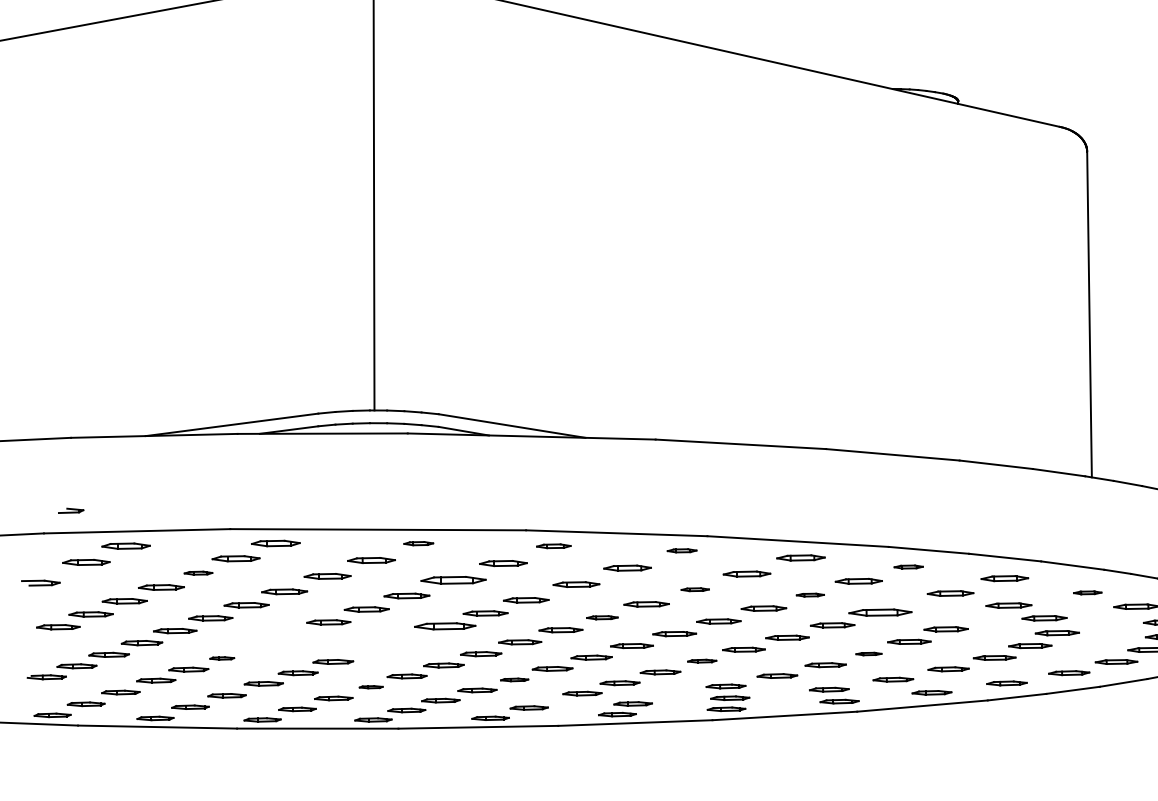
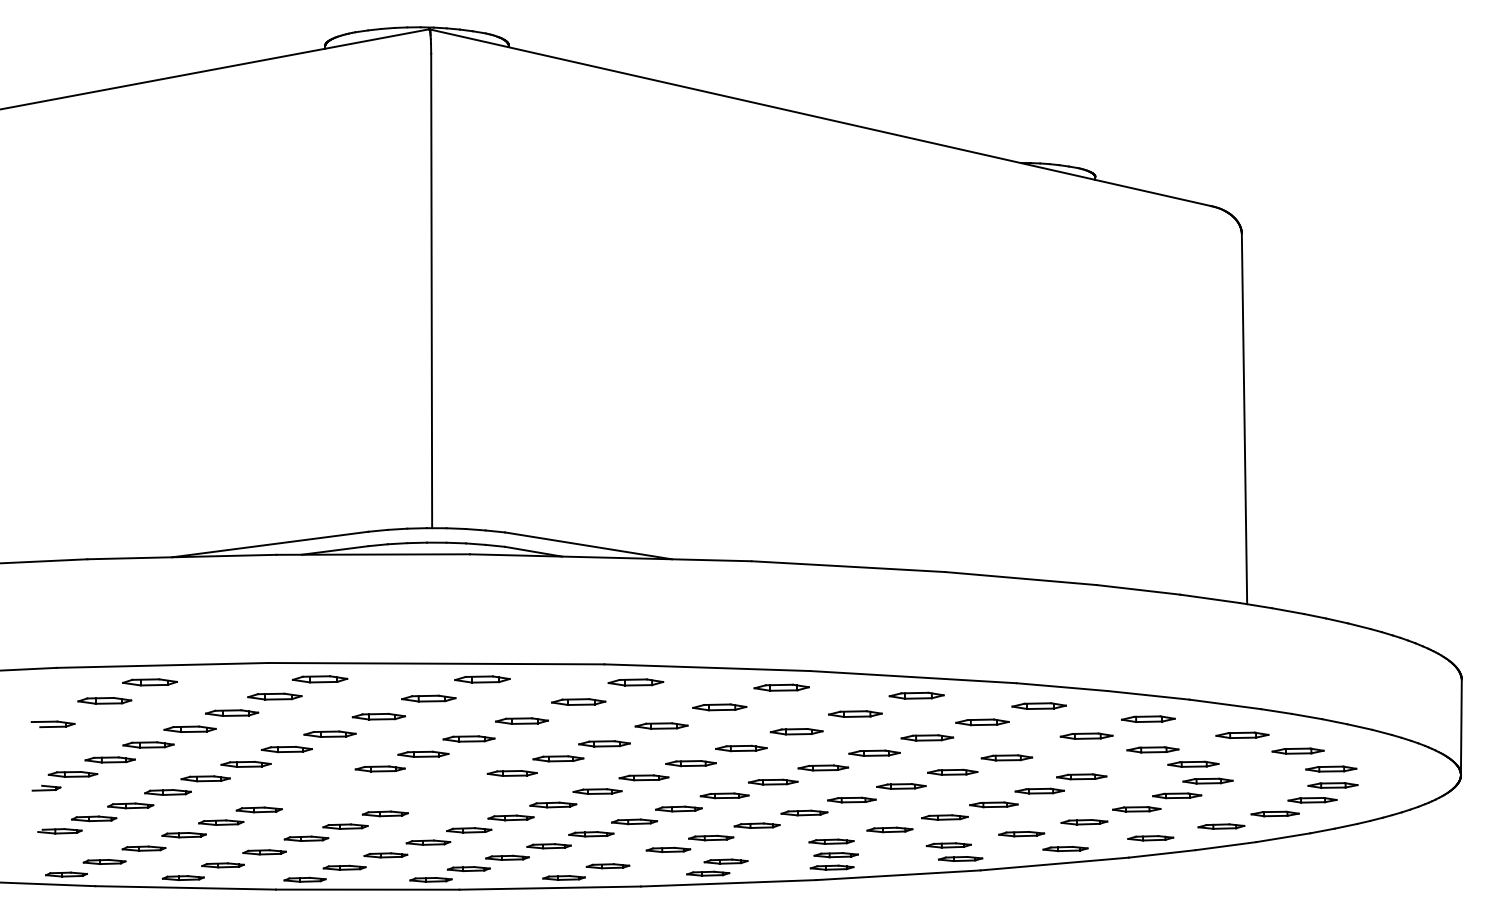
part: (71, 510) -> (46, 787), moved
part: (418, 543) -> (482, 679), size x1.67
part: (553, 546) -> (635, 682), size x1.43
part: (681, 550) -> (781, 687), size x1.67
part: (908, 566) -> (1038, 705), size x1.67
part: (198, 572) -> (232, 712), size x1.67
part: (453, 579) -> (521, 720), size x0.71
part: (695, 589) -> (796, 731), size x1.67
part: (1087, 592) -> (1242, 735), size x1.67
part: (810, 594) -> (927, 737), size x1.67
part: (880, 612) -> (1006, 757), size x0.71
part: (601, 617) -> (690, 763), size x1.43
part: (444, 626) -> (511, 773), size x0.71
part: (868, 653) -> (993, 804), size x1.67
part: (221, 658) -> (258, 809), size x1.67
part: (702, 660) -> (804, 812), size x1.43
part: (514, 680) -> (591, 834), size x1.43
part: (371, 687) -> (428, 842), size x1.67

